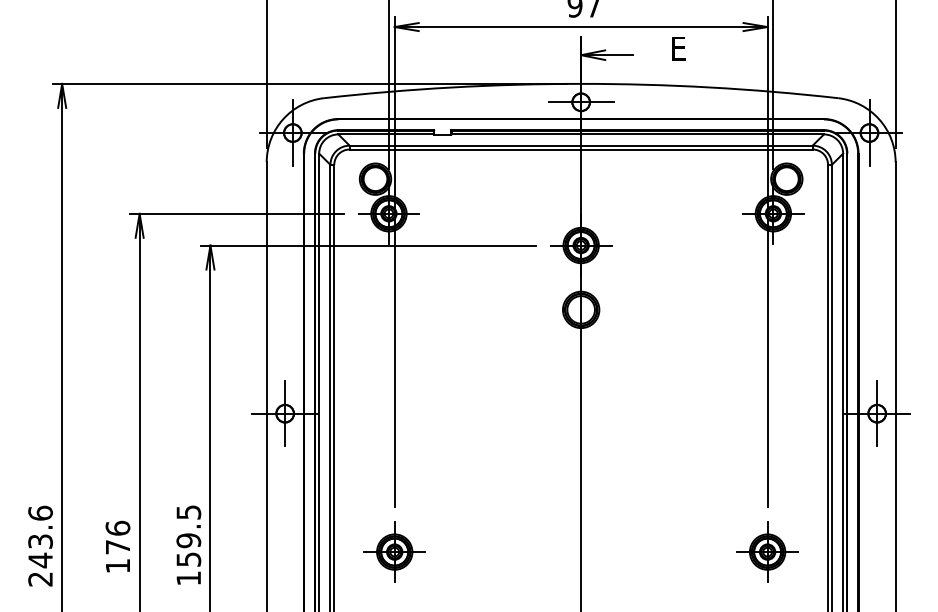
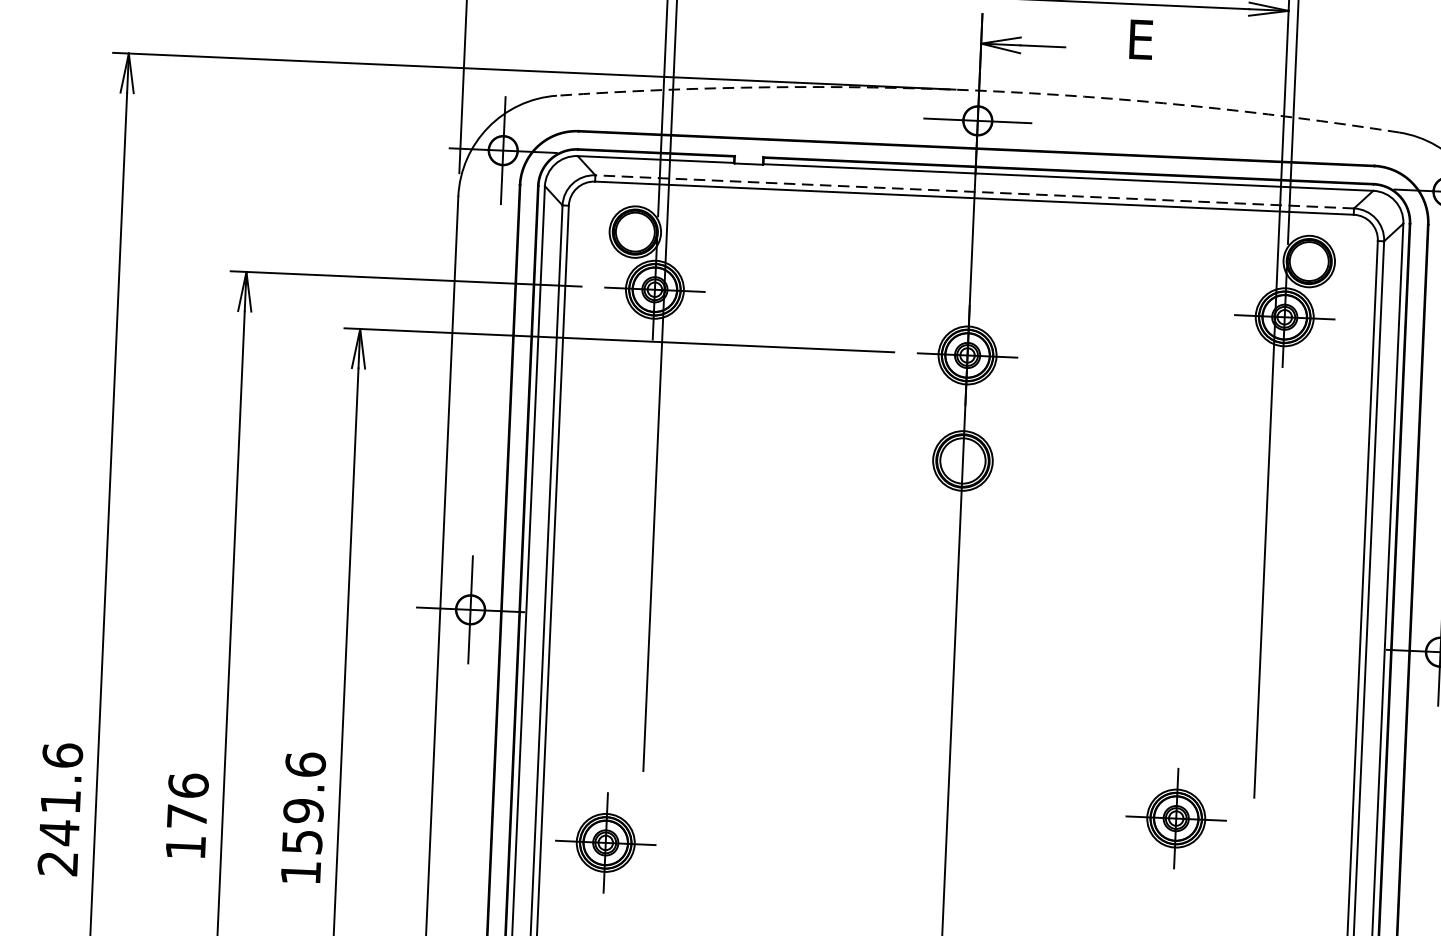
arc: (581, 83) -> (979, 90), solid -> dashed
line: (581, 145) -> (975, 191), solid -> dashed
text: (188, 511) -> (305, 763), 159.5 -> 159.6
text: (40, 541) -> (60, 801), 243.6 -> 241.6
part: (394, 551) -> (605, 841), moved
part: (767, 551) -> (1176, 817), moved

